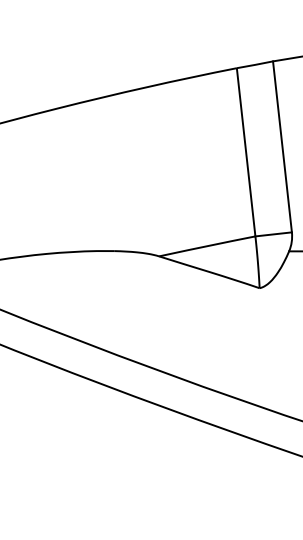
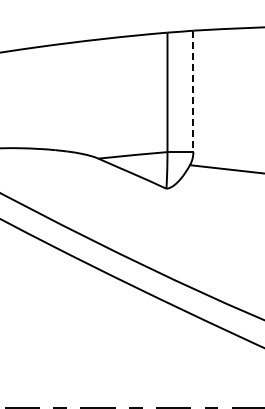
line: (282, 147) -> (193, 91), solid -> dashed

